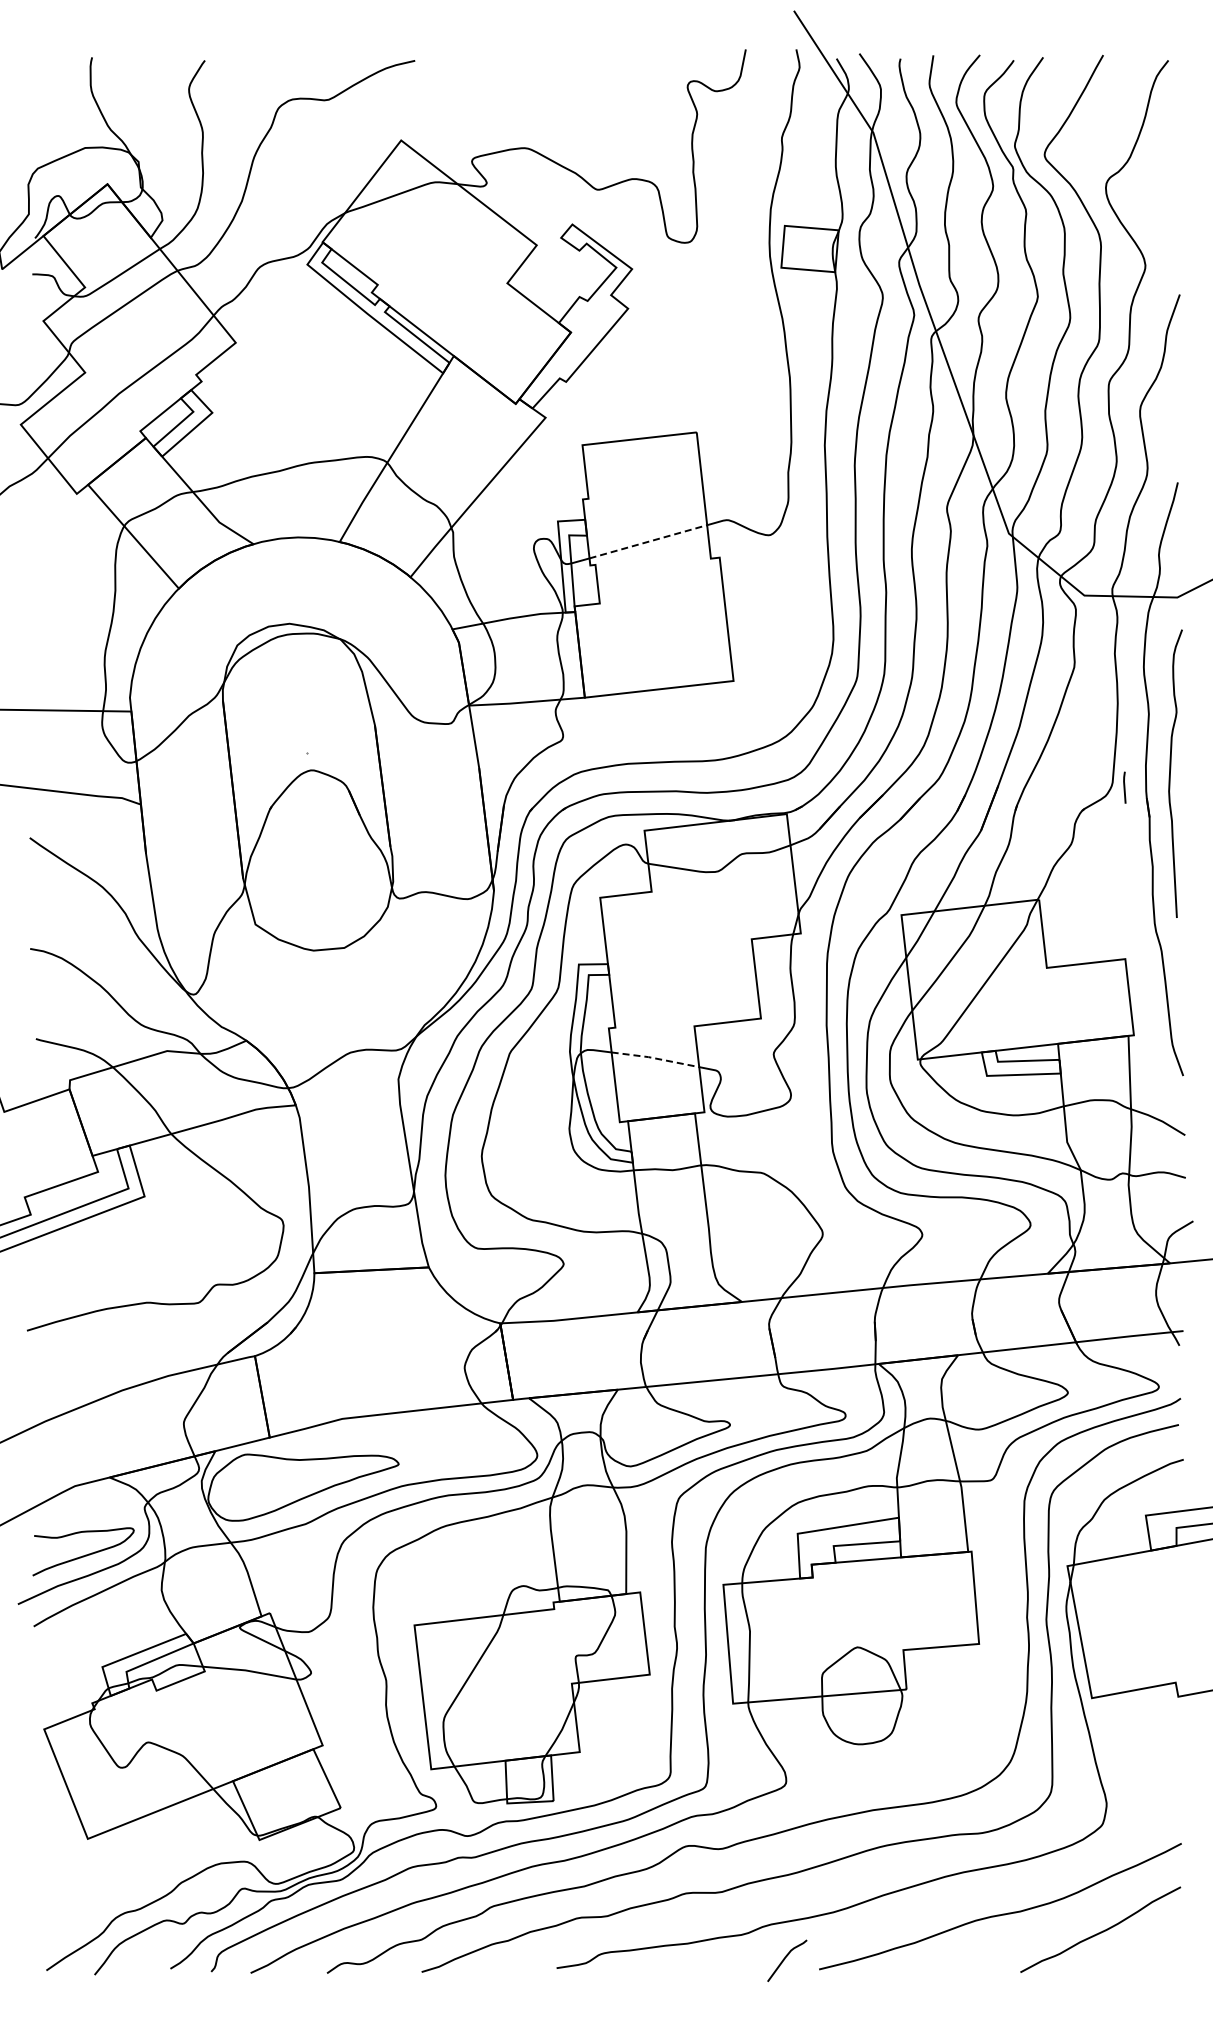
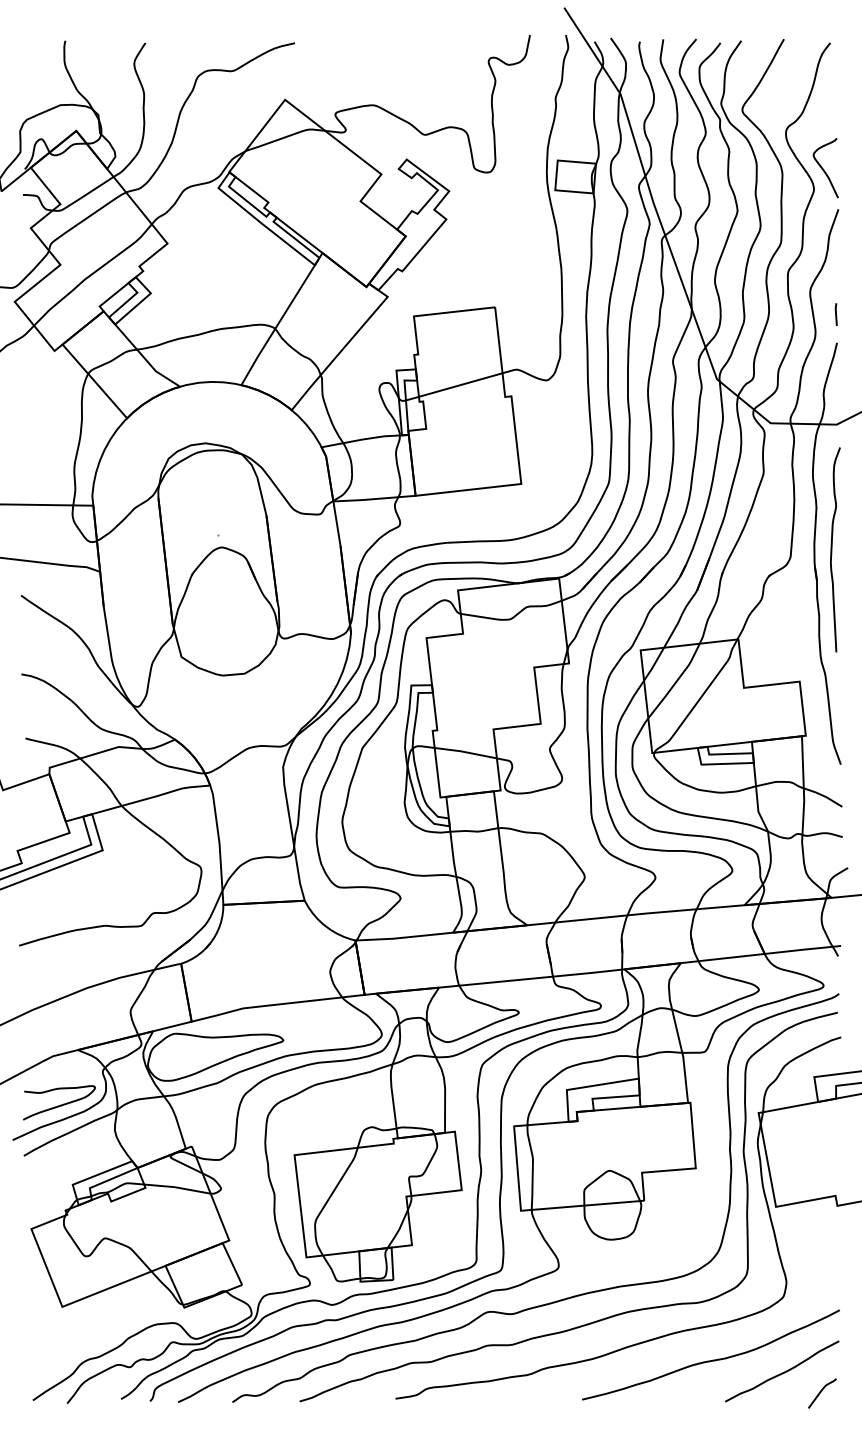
curve: (1159, 238) -> (824, 169), added
line: (648, 541) -> (460, 384), dashed -> solid
line: (1124, 787) -> (836, 314), moved
line: (655, 1058) -> (465, 752), dashed -> solid
curve: (785, 1959) -> (821, 1392), moved

